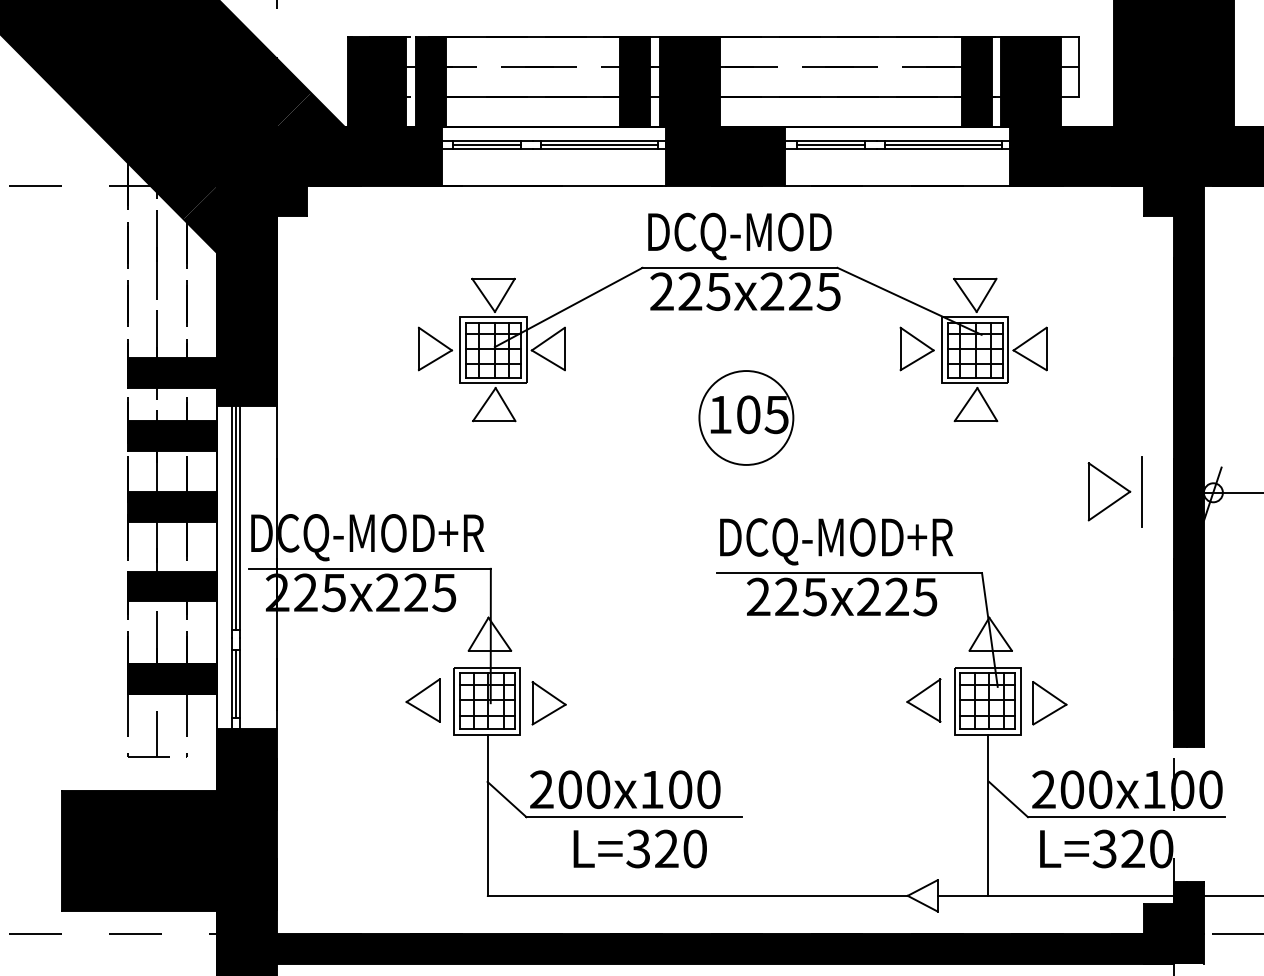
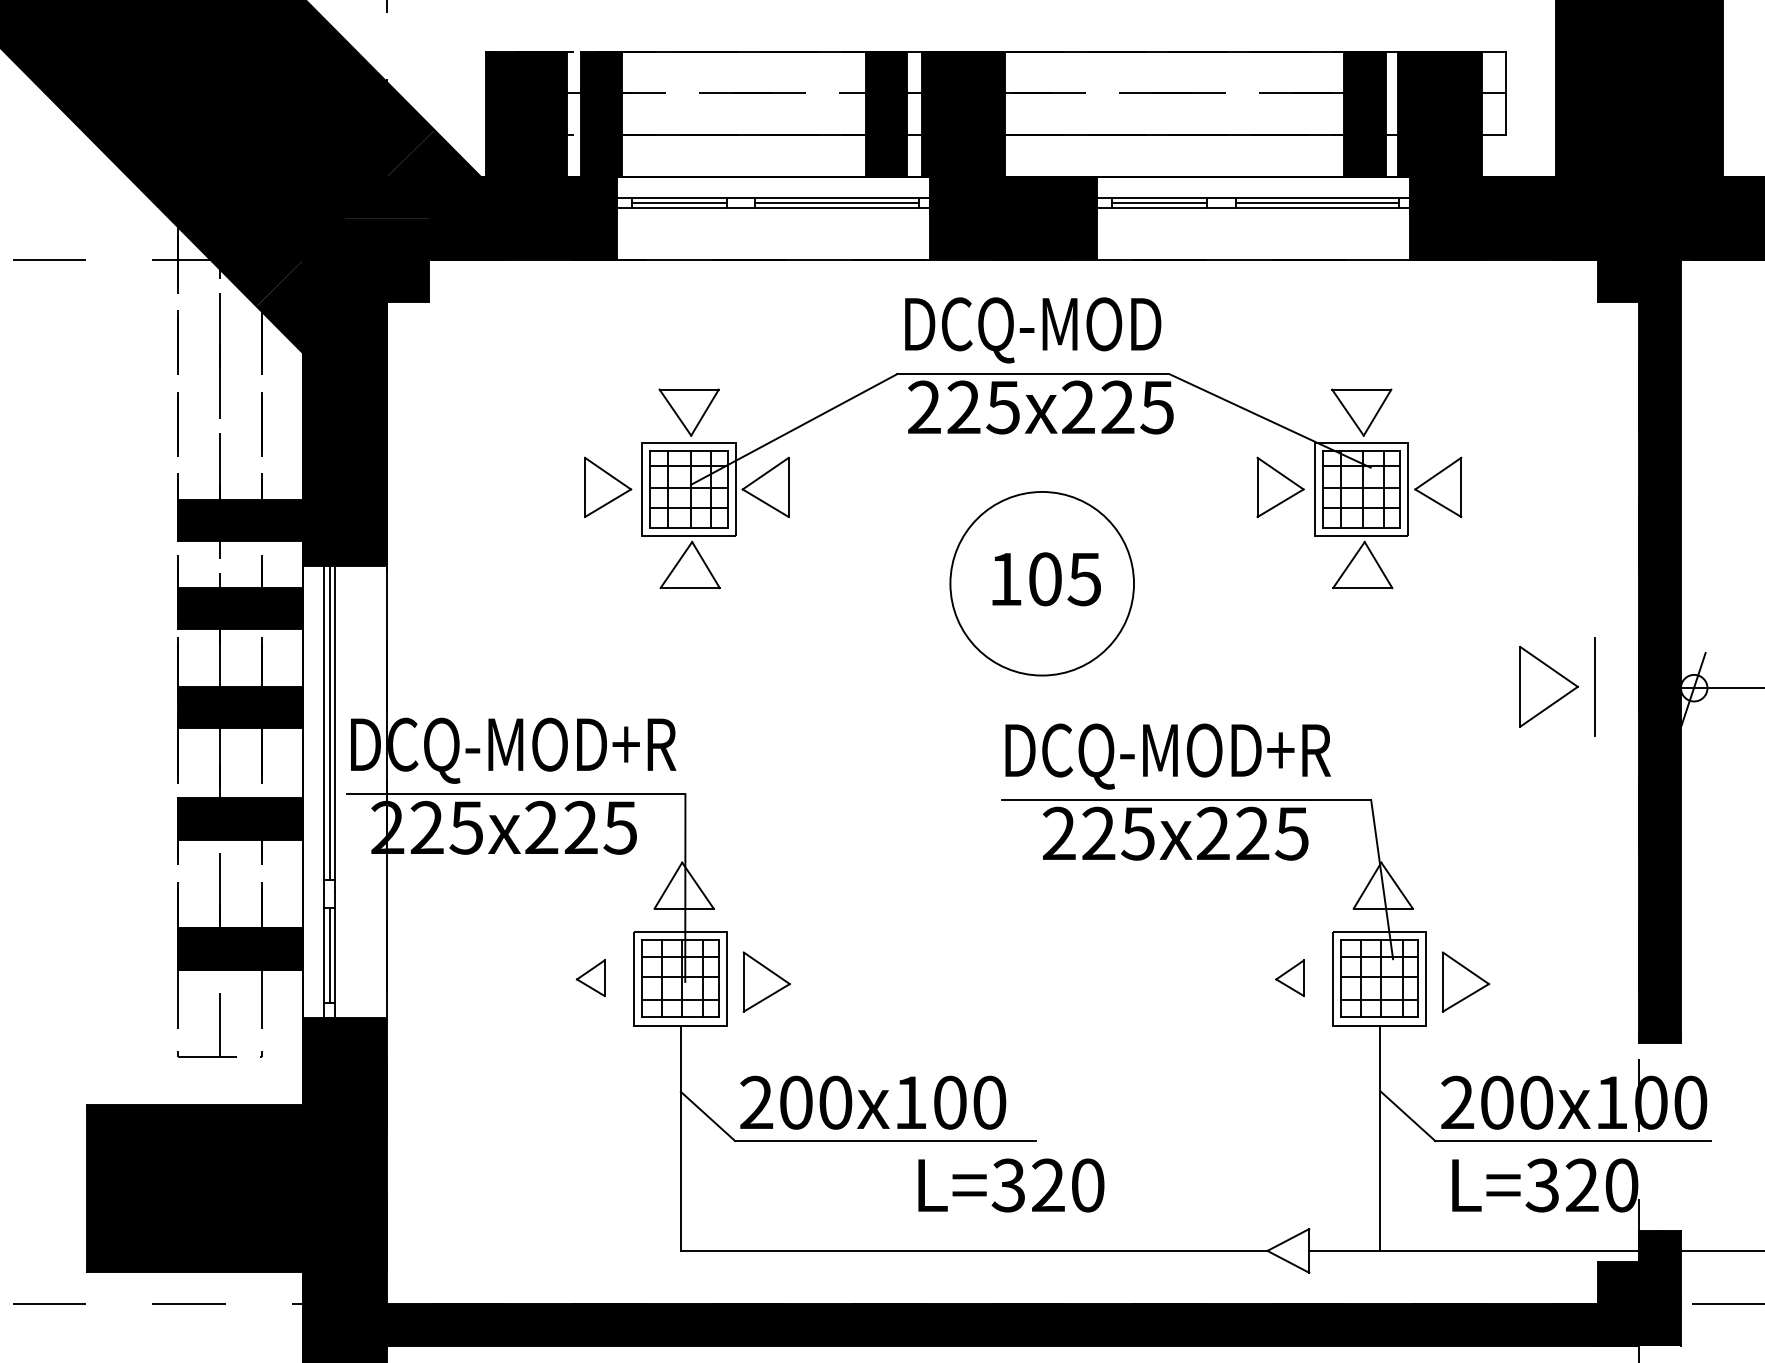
circle: (746, 417) -> (1042, 583), size x1.4
part: (422, 700) -> (590, 978), size x0.6
part: (923, 700) -> (1289, 978), size x0.6
text: (639, 848) -> (1010, 1184), moved

